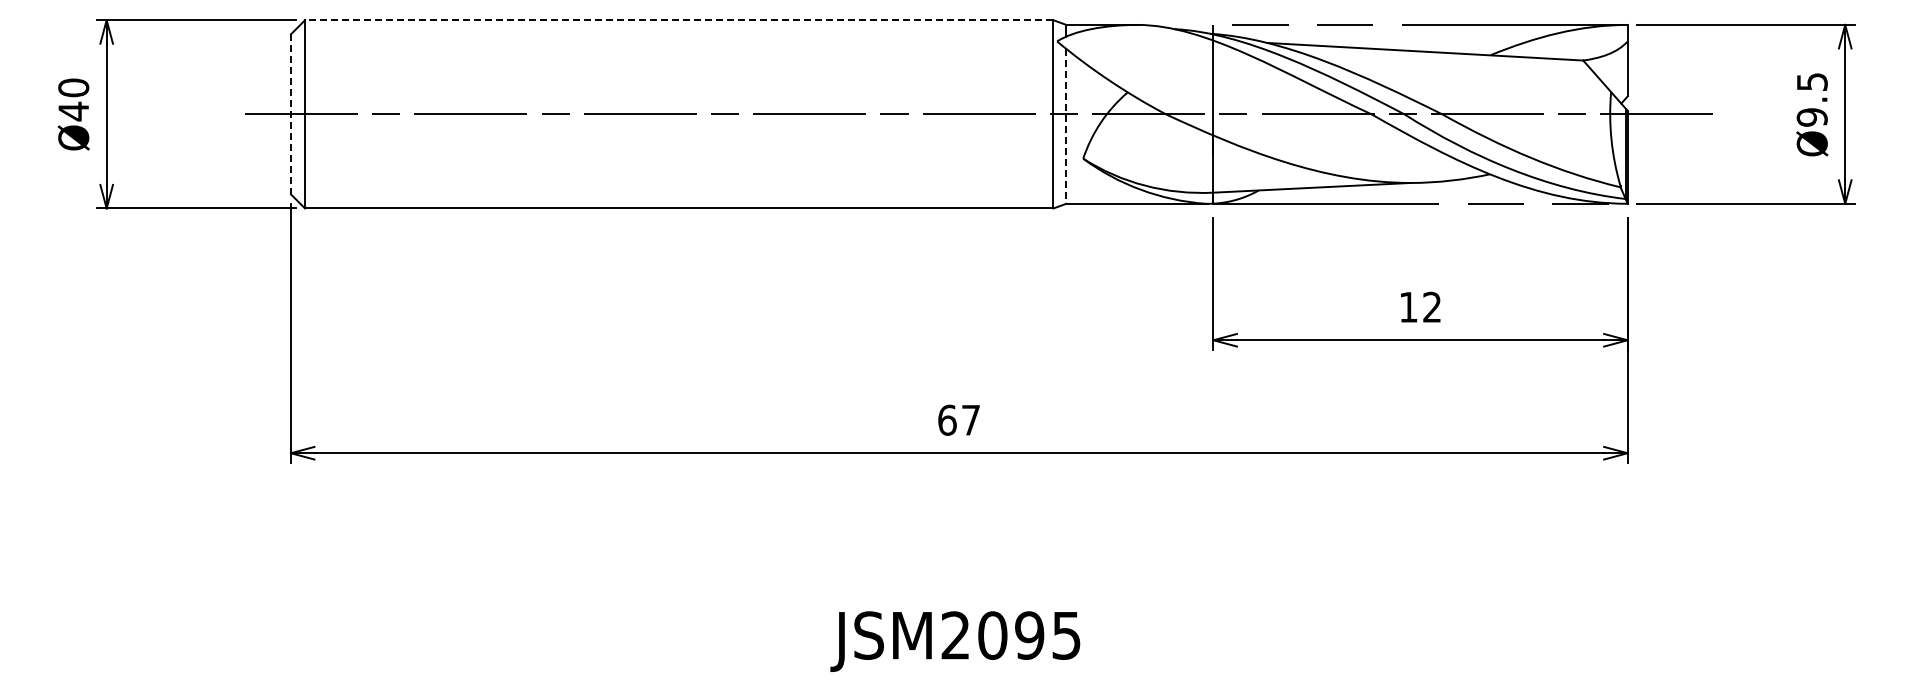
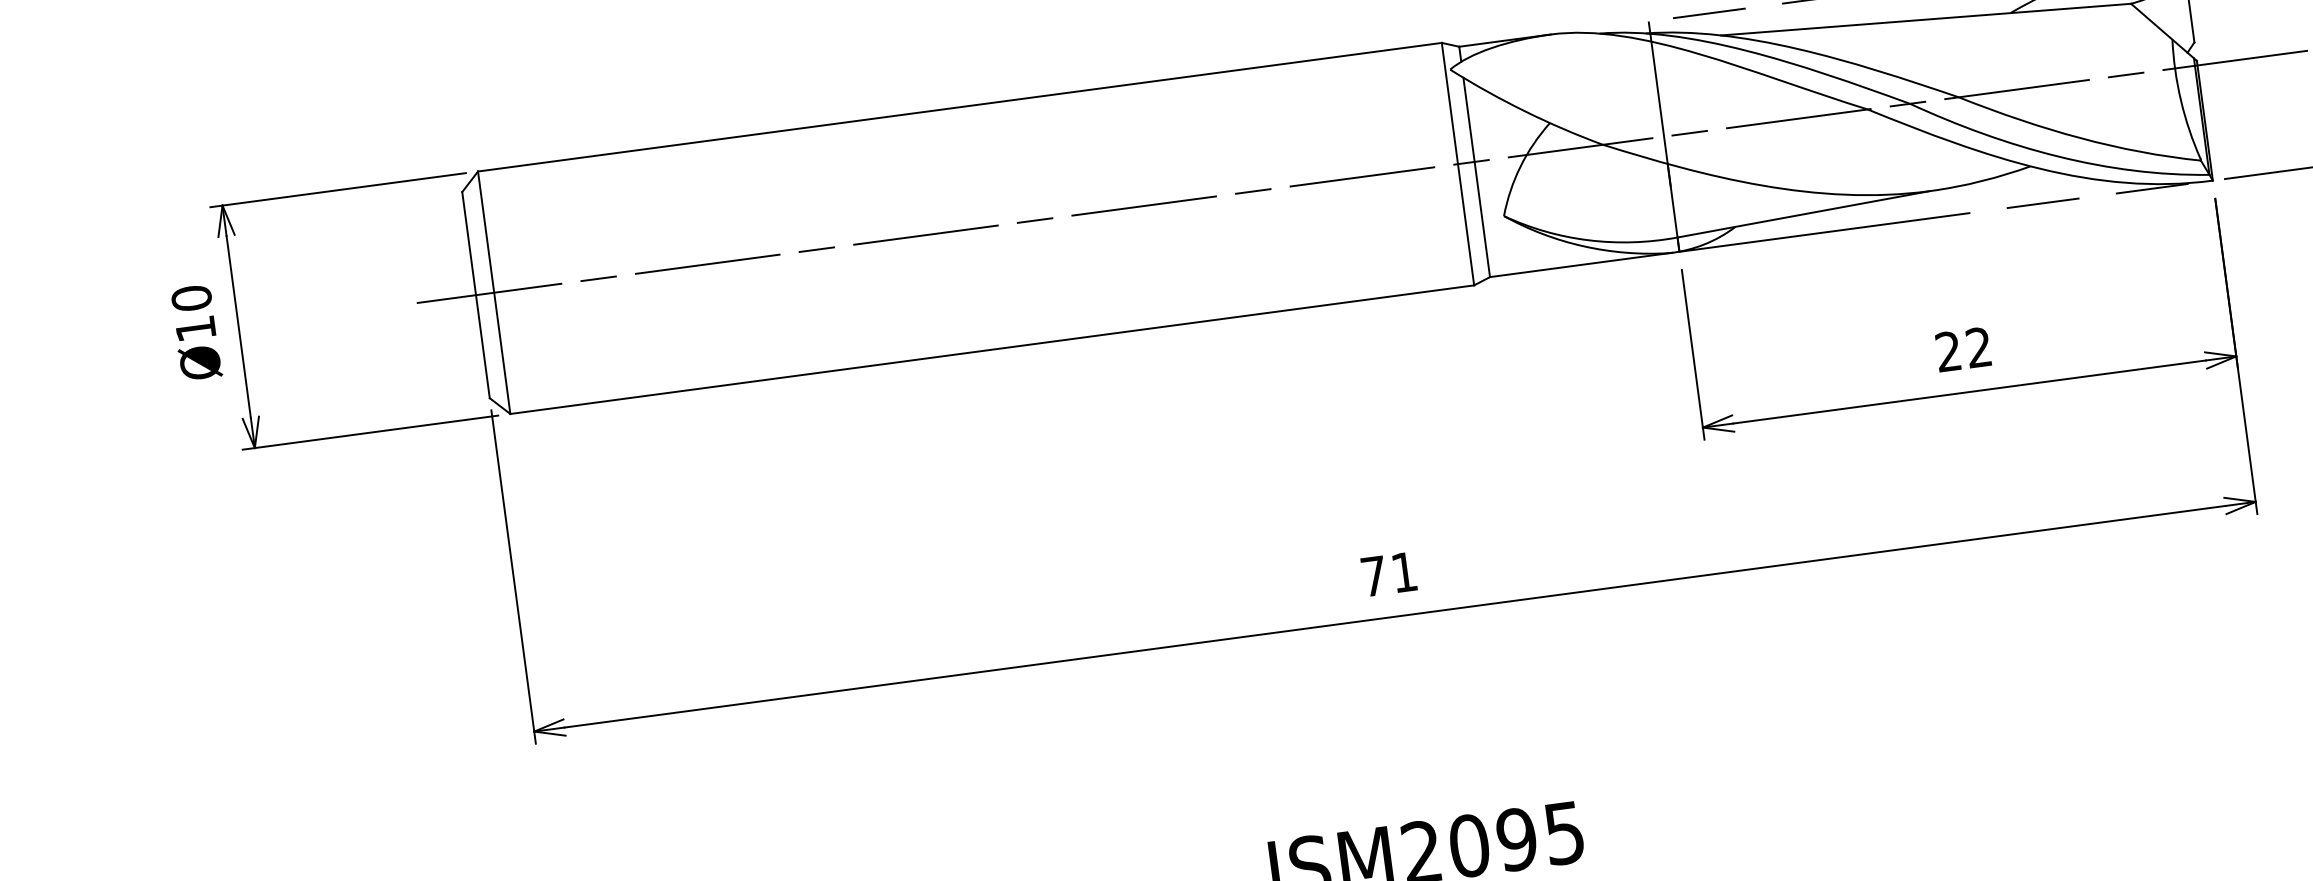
line: (678, 20) -> (958, 107), dashed -> solid
text: (73, 111) -> (195, 328), Ø40 -> Ø10
line: (290, 114) -> (475, 295), dashed -> solid
line: (1066, 126) -> (1476, 177), dashed -> solid
text: (1408, 306) -> (1948, 350), 12 -> 22
text: (958, 419) -> (1388, 573), 67 -> 71

